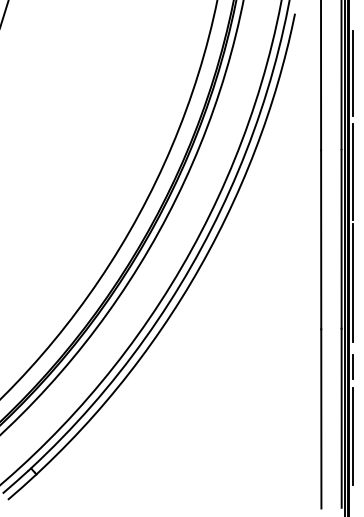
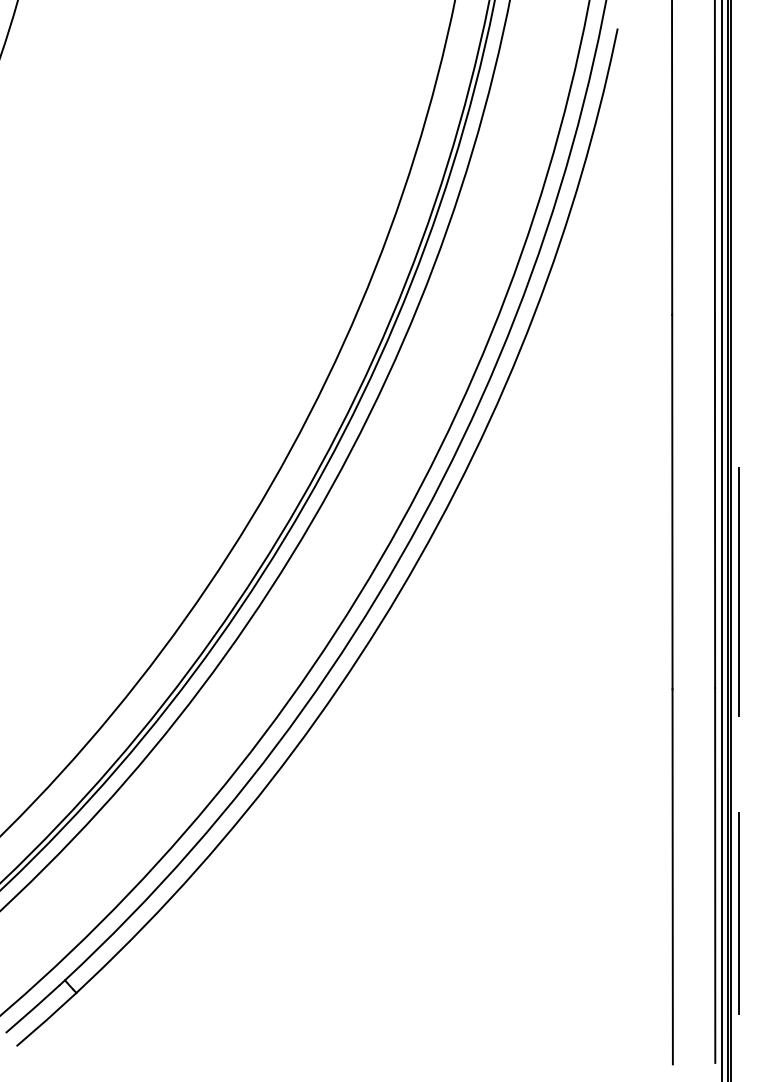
line: (353, 73) -> (740, 153), removed
line: (353, 171) -> (740, 358), removed
line: (353, 367) -> (740, 769), removed

